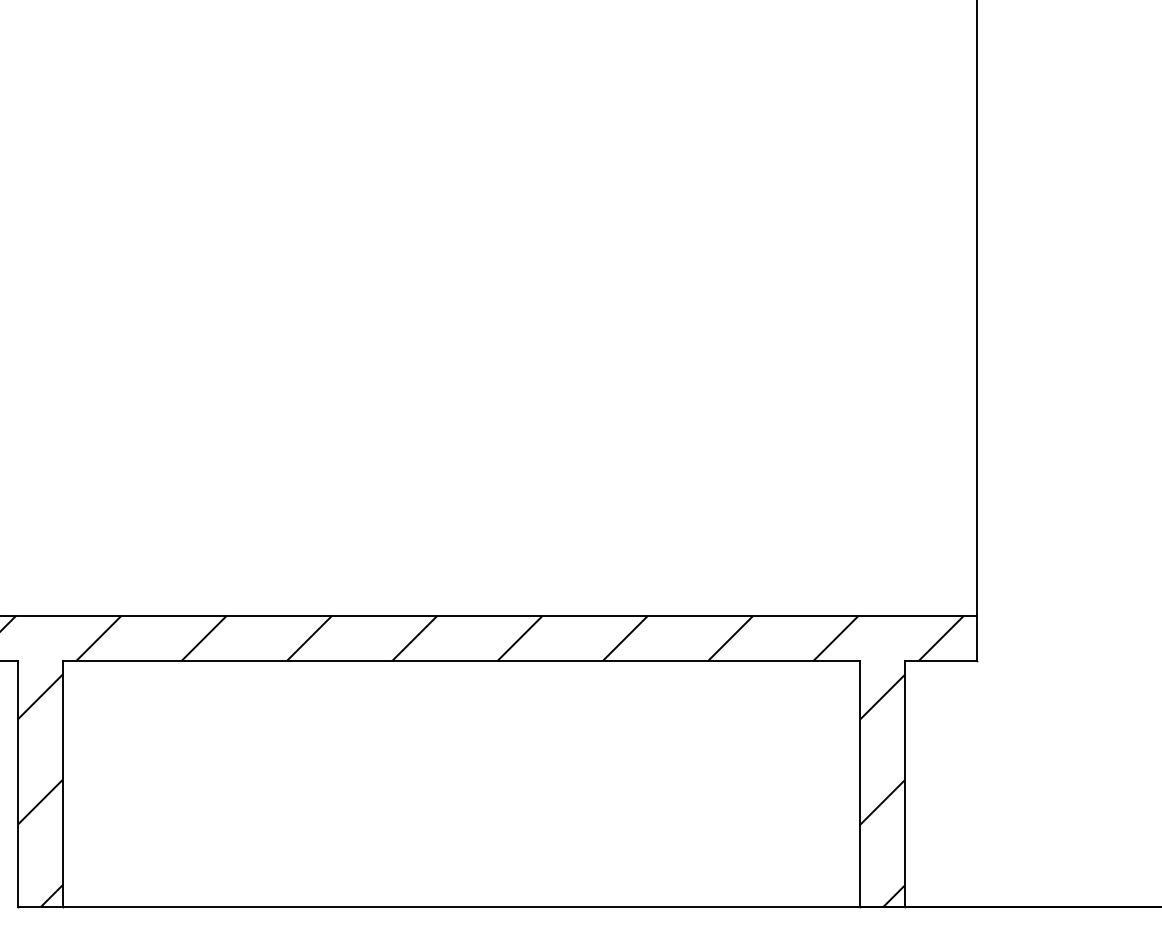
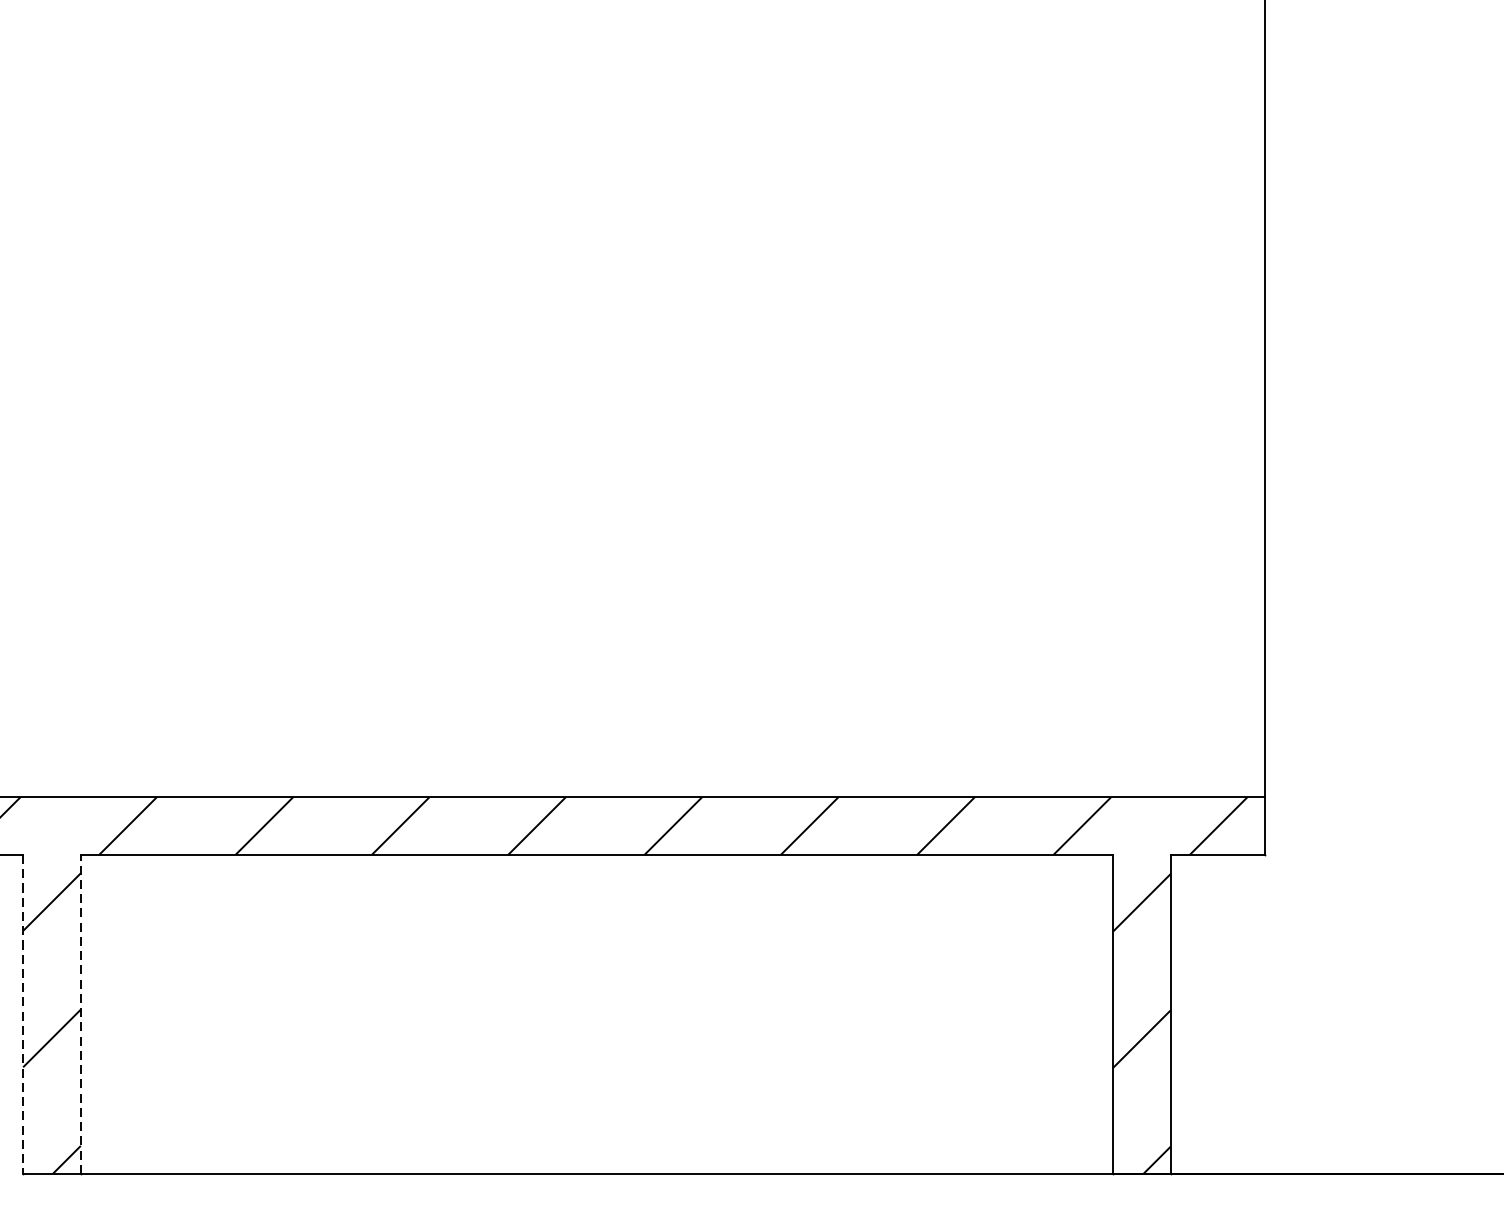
line: (62, 783) -> (80, 1014), solid -> dashed
line: (18, 784) -> (23, 1015), solid -> dashed

